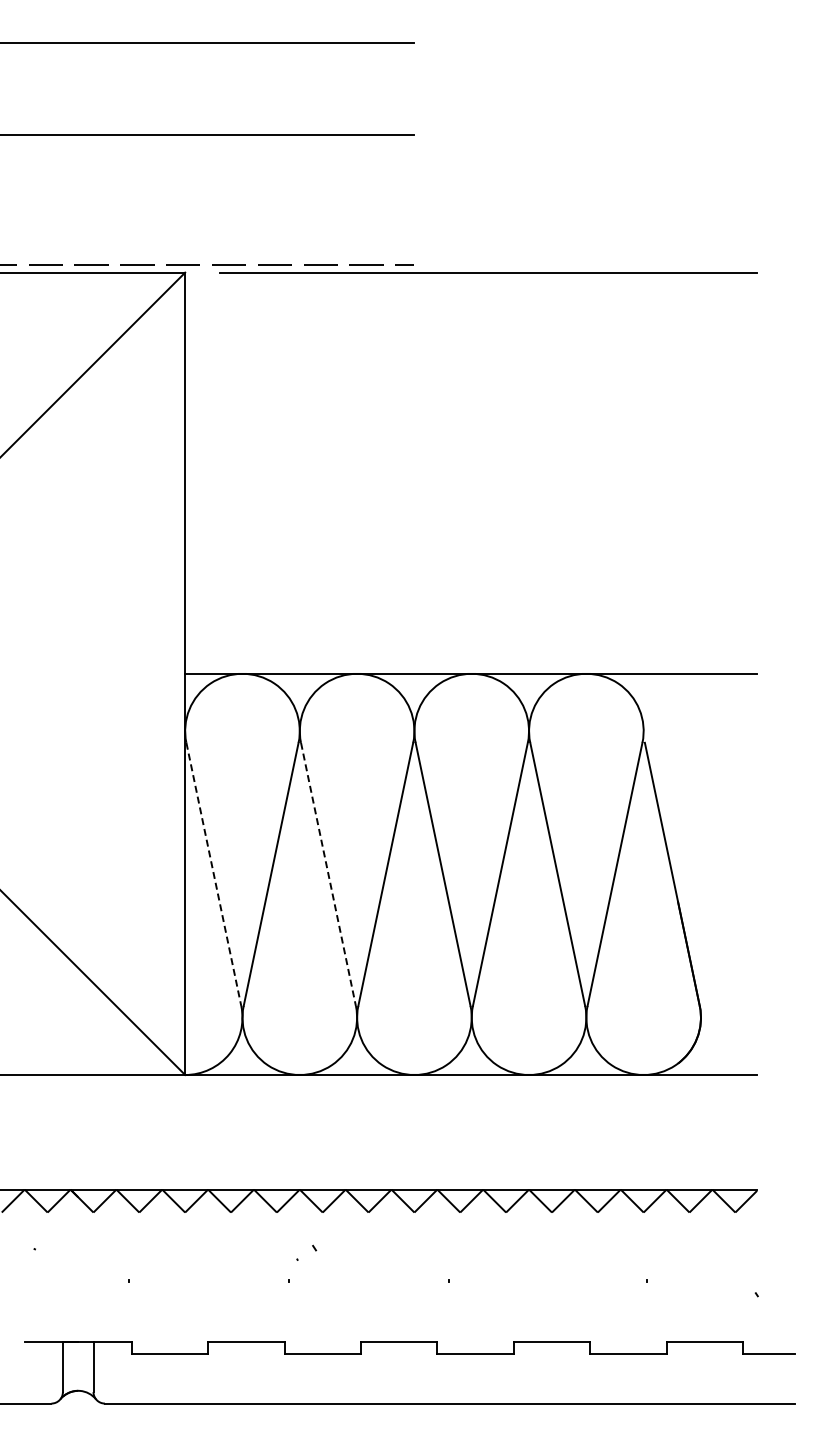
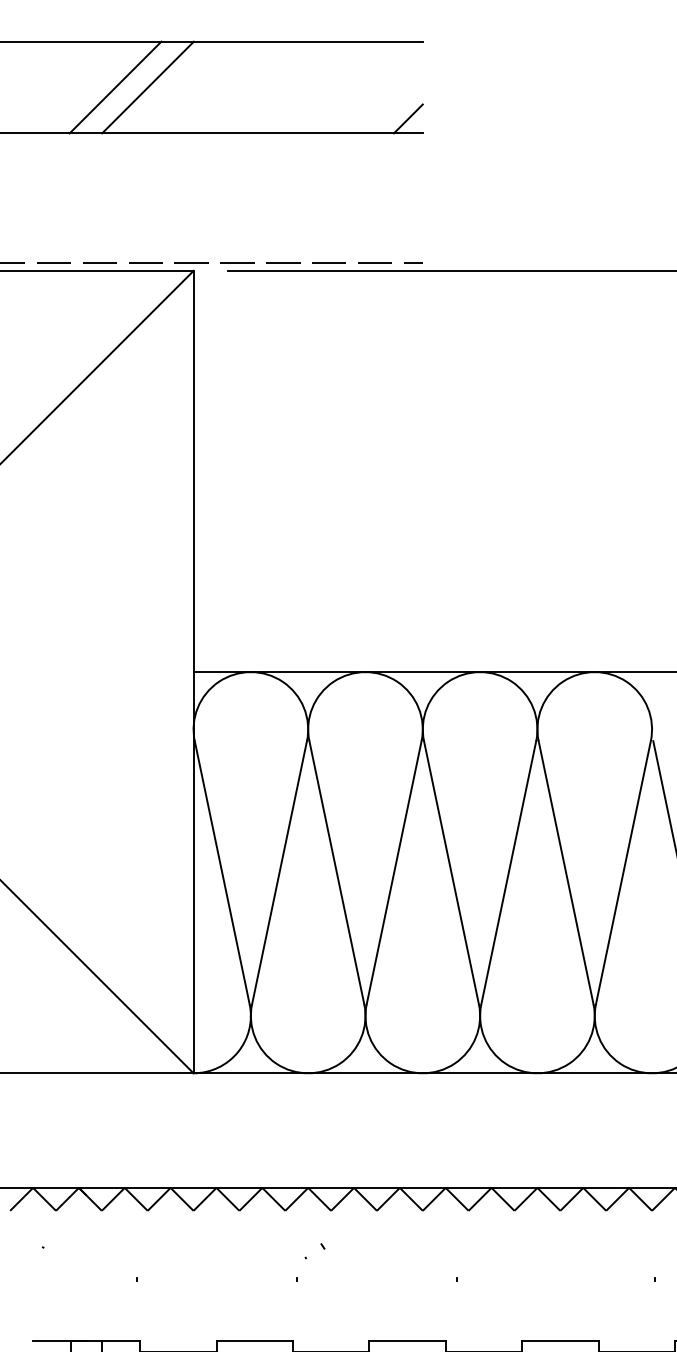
line: (107, 89) -> (115, 87), added
line: (139, 89) -> (147, 87), added
line: (399, 120) -> (407, 118), added
line: (213, 874) -> (221, 872), dashed -> solid
line: (328, 874) -> (336, 872), dashed -> solid

